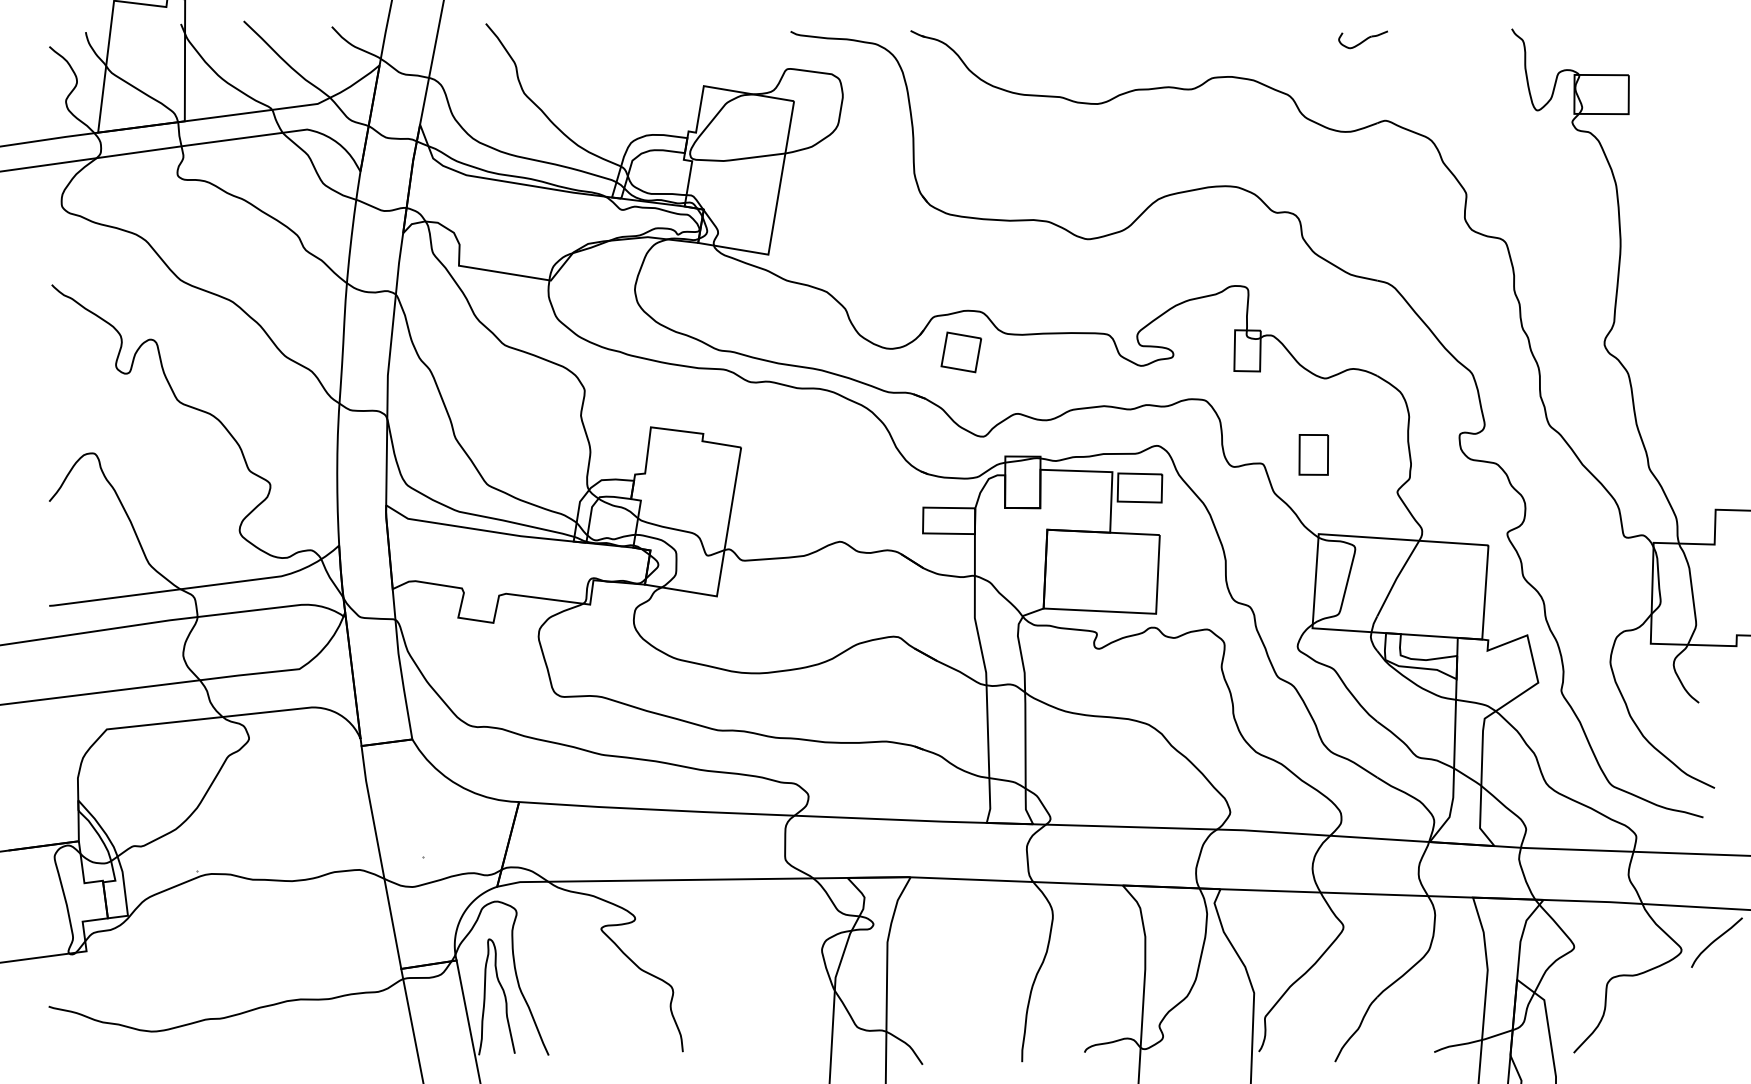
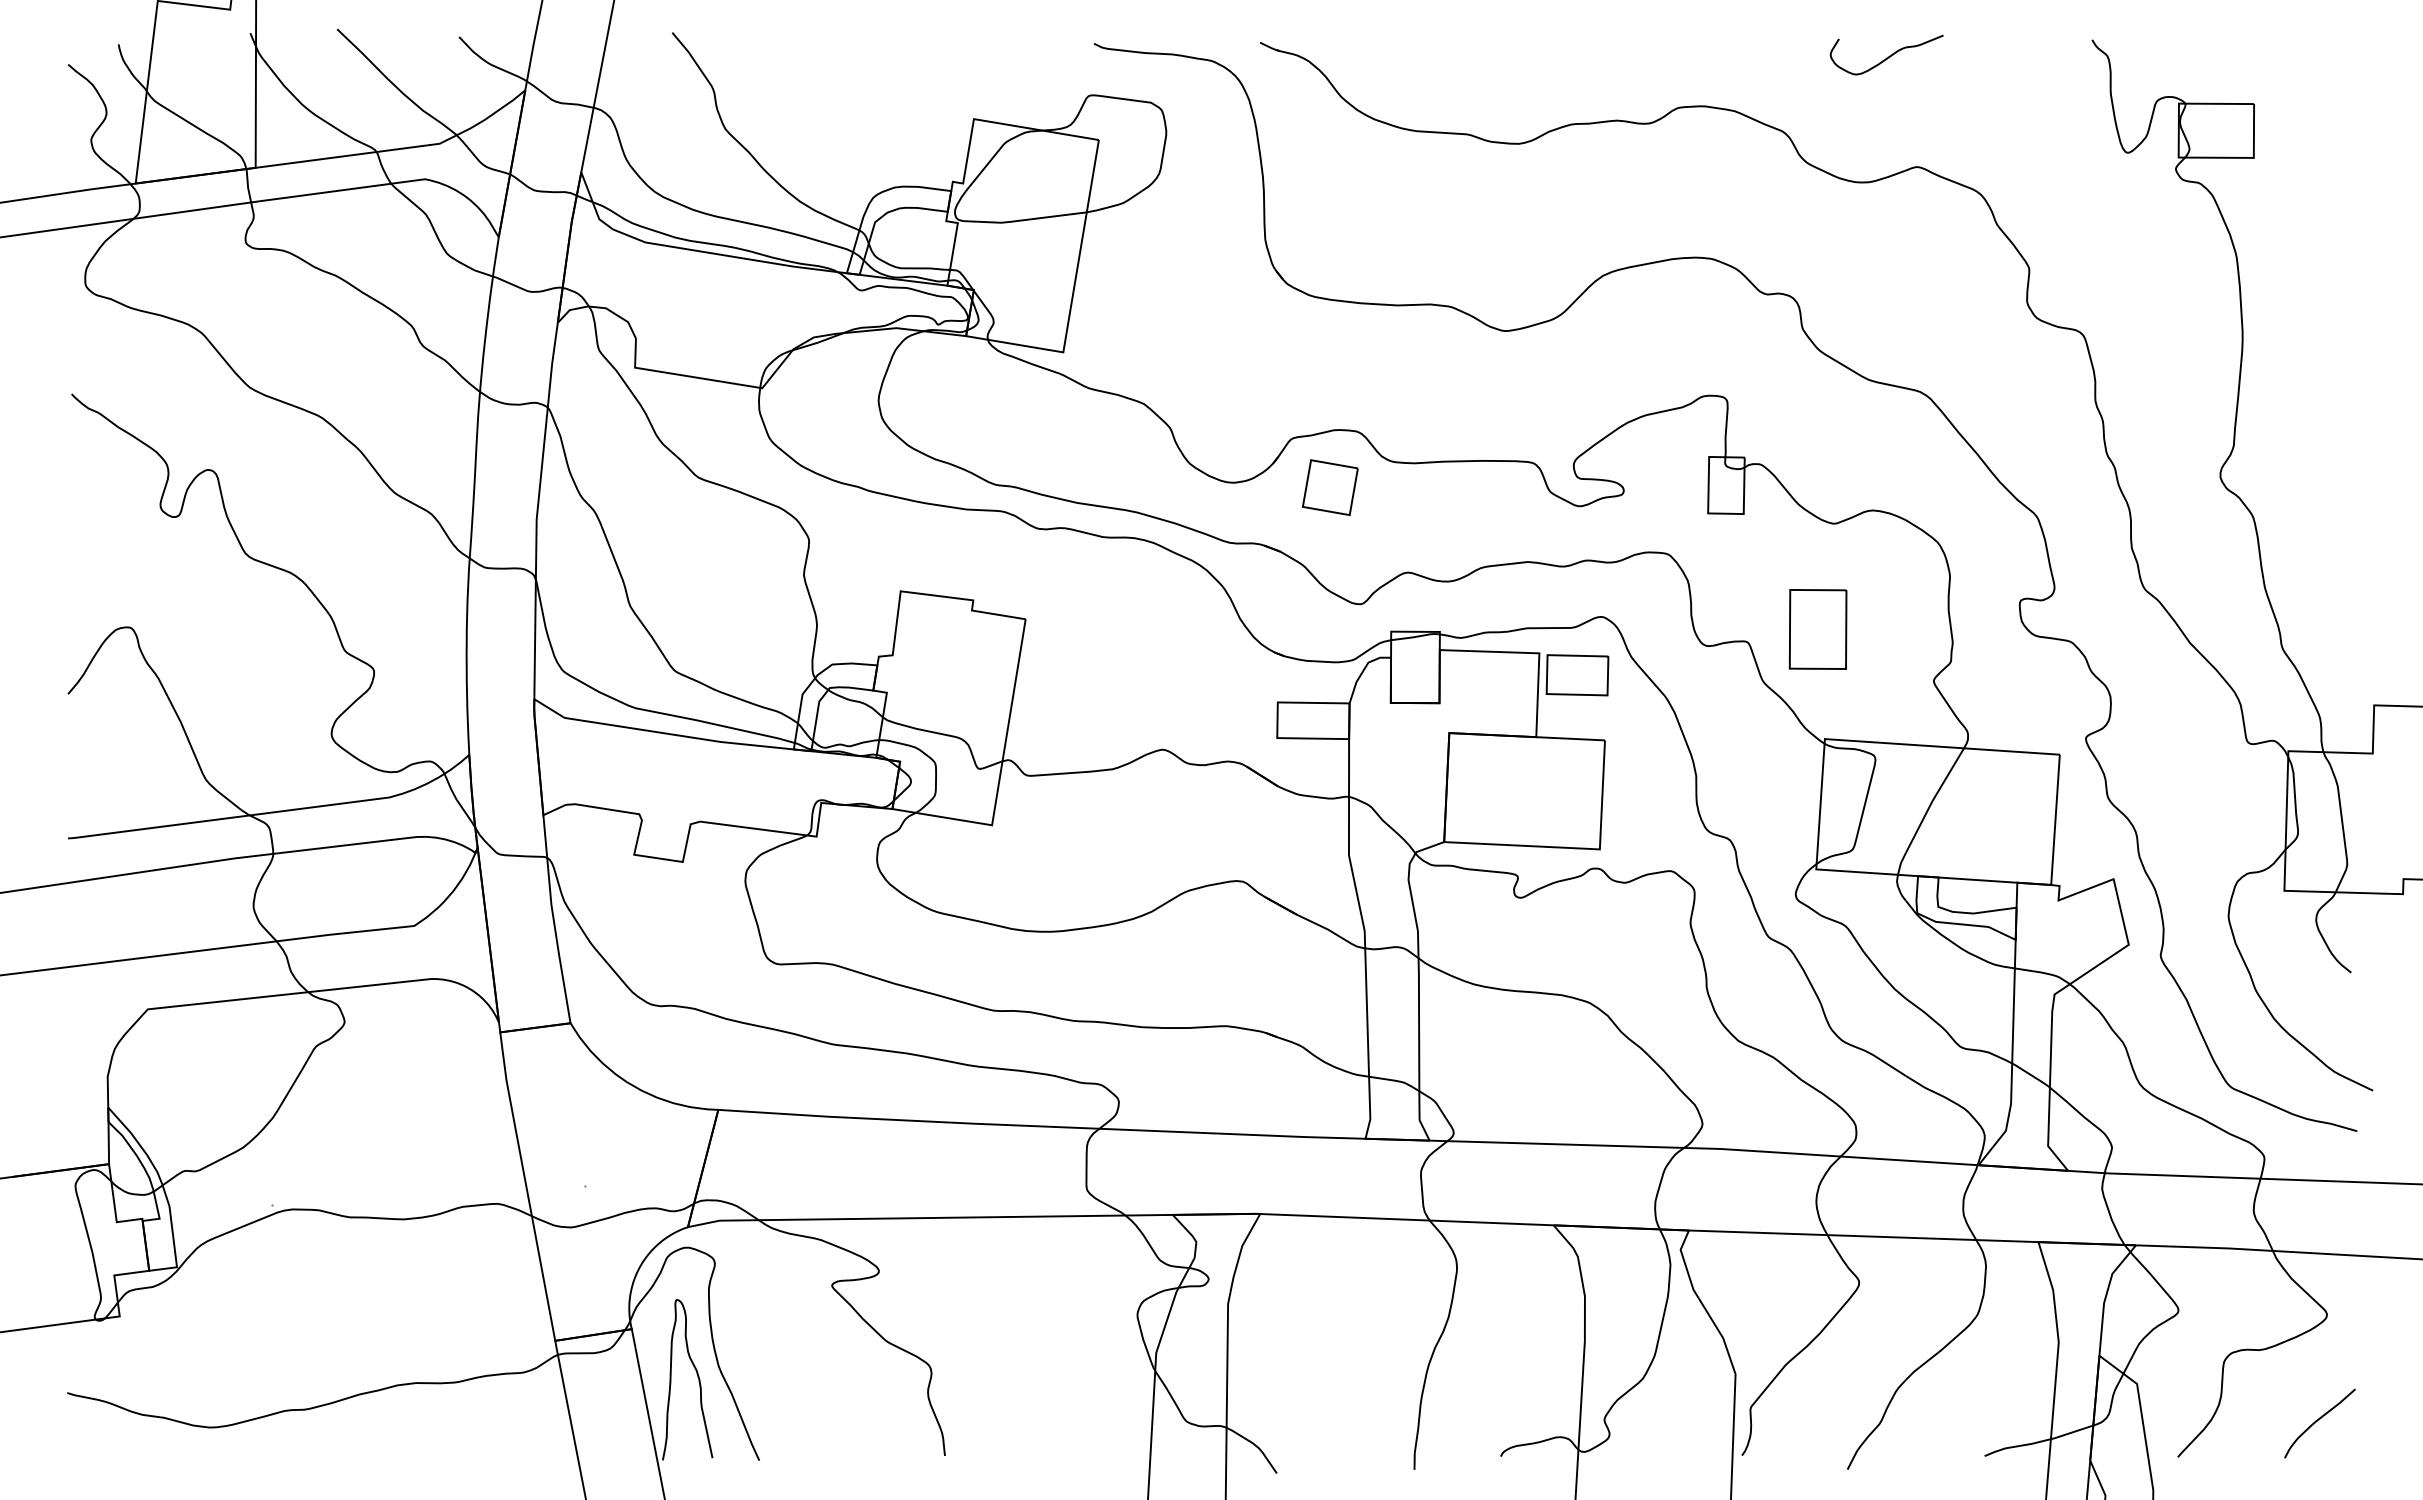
part: (1363, 39) -> (1886, 54), size x1.67
part: (1313, 454) -> (1817, 629), size x1.43
curve: (1715, 941) -> (2317, 1421), moved

